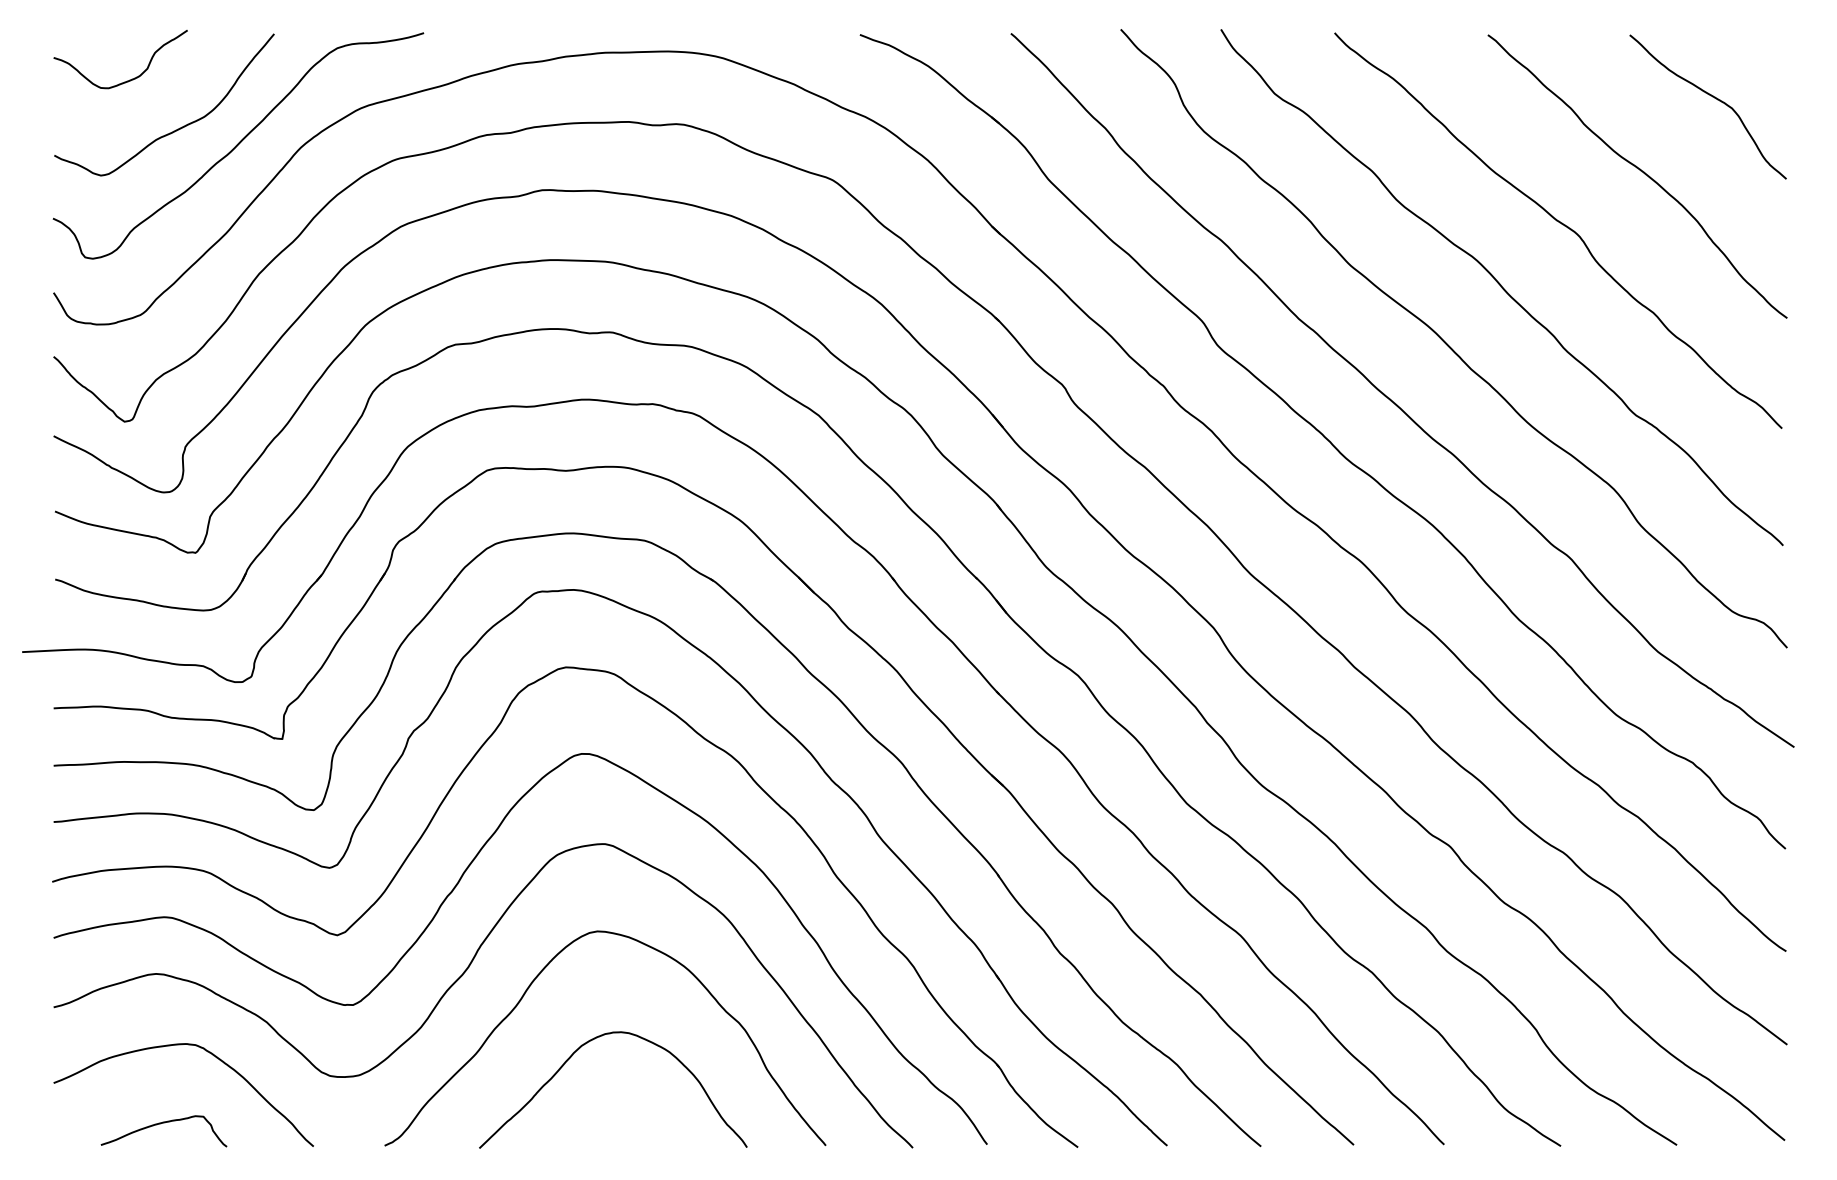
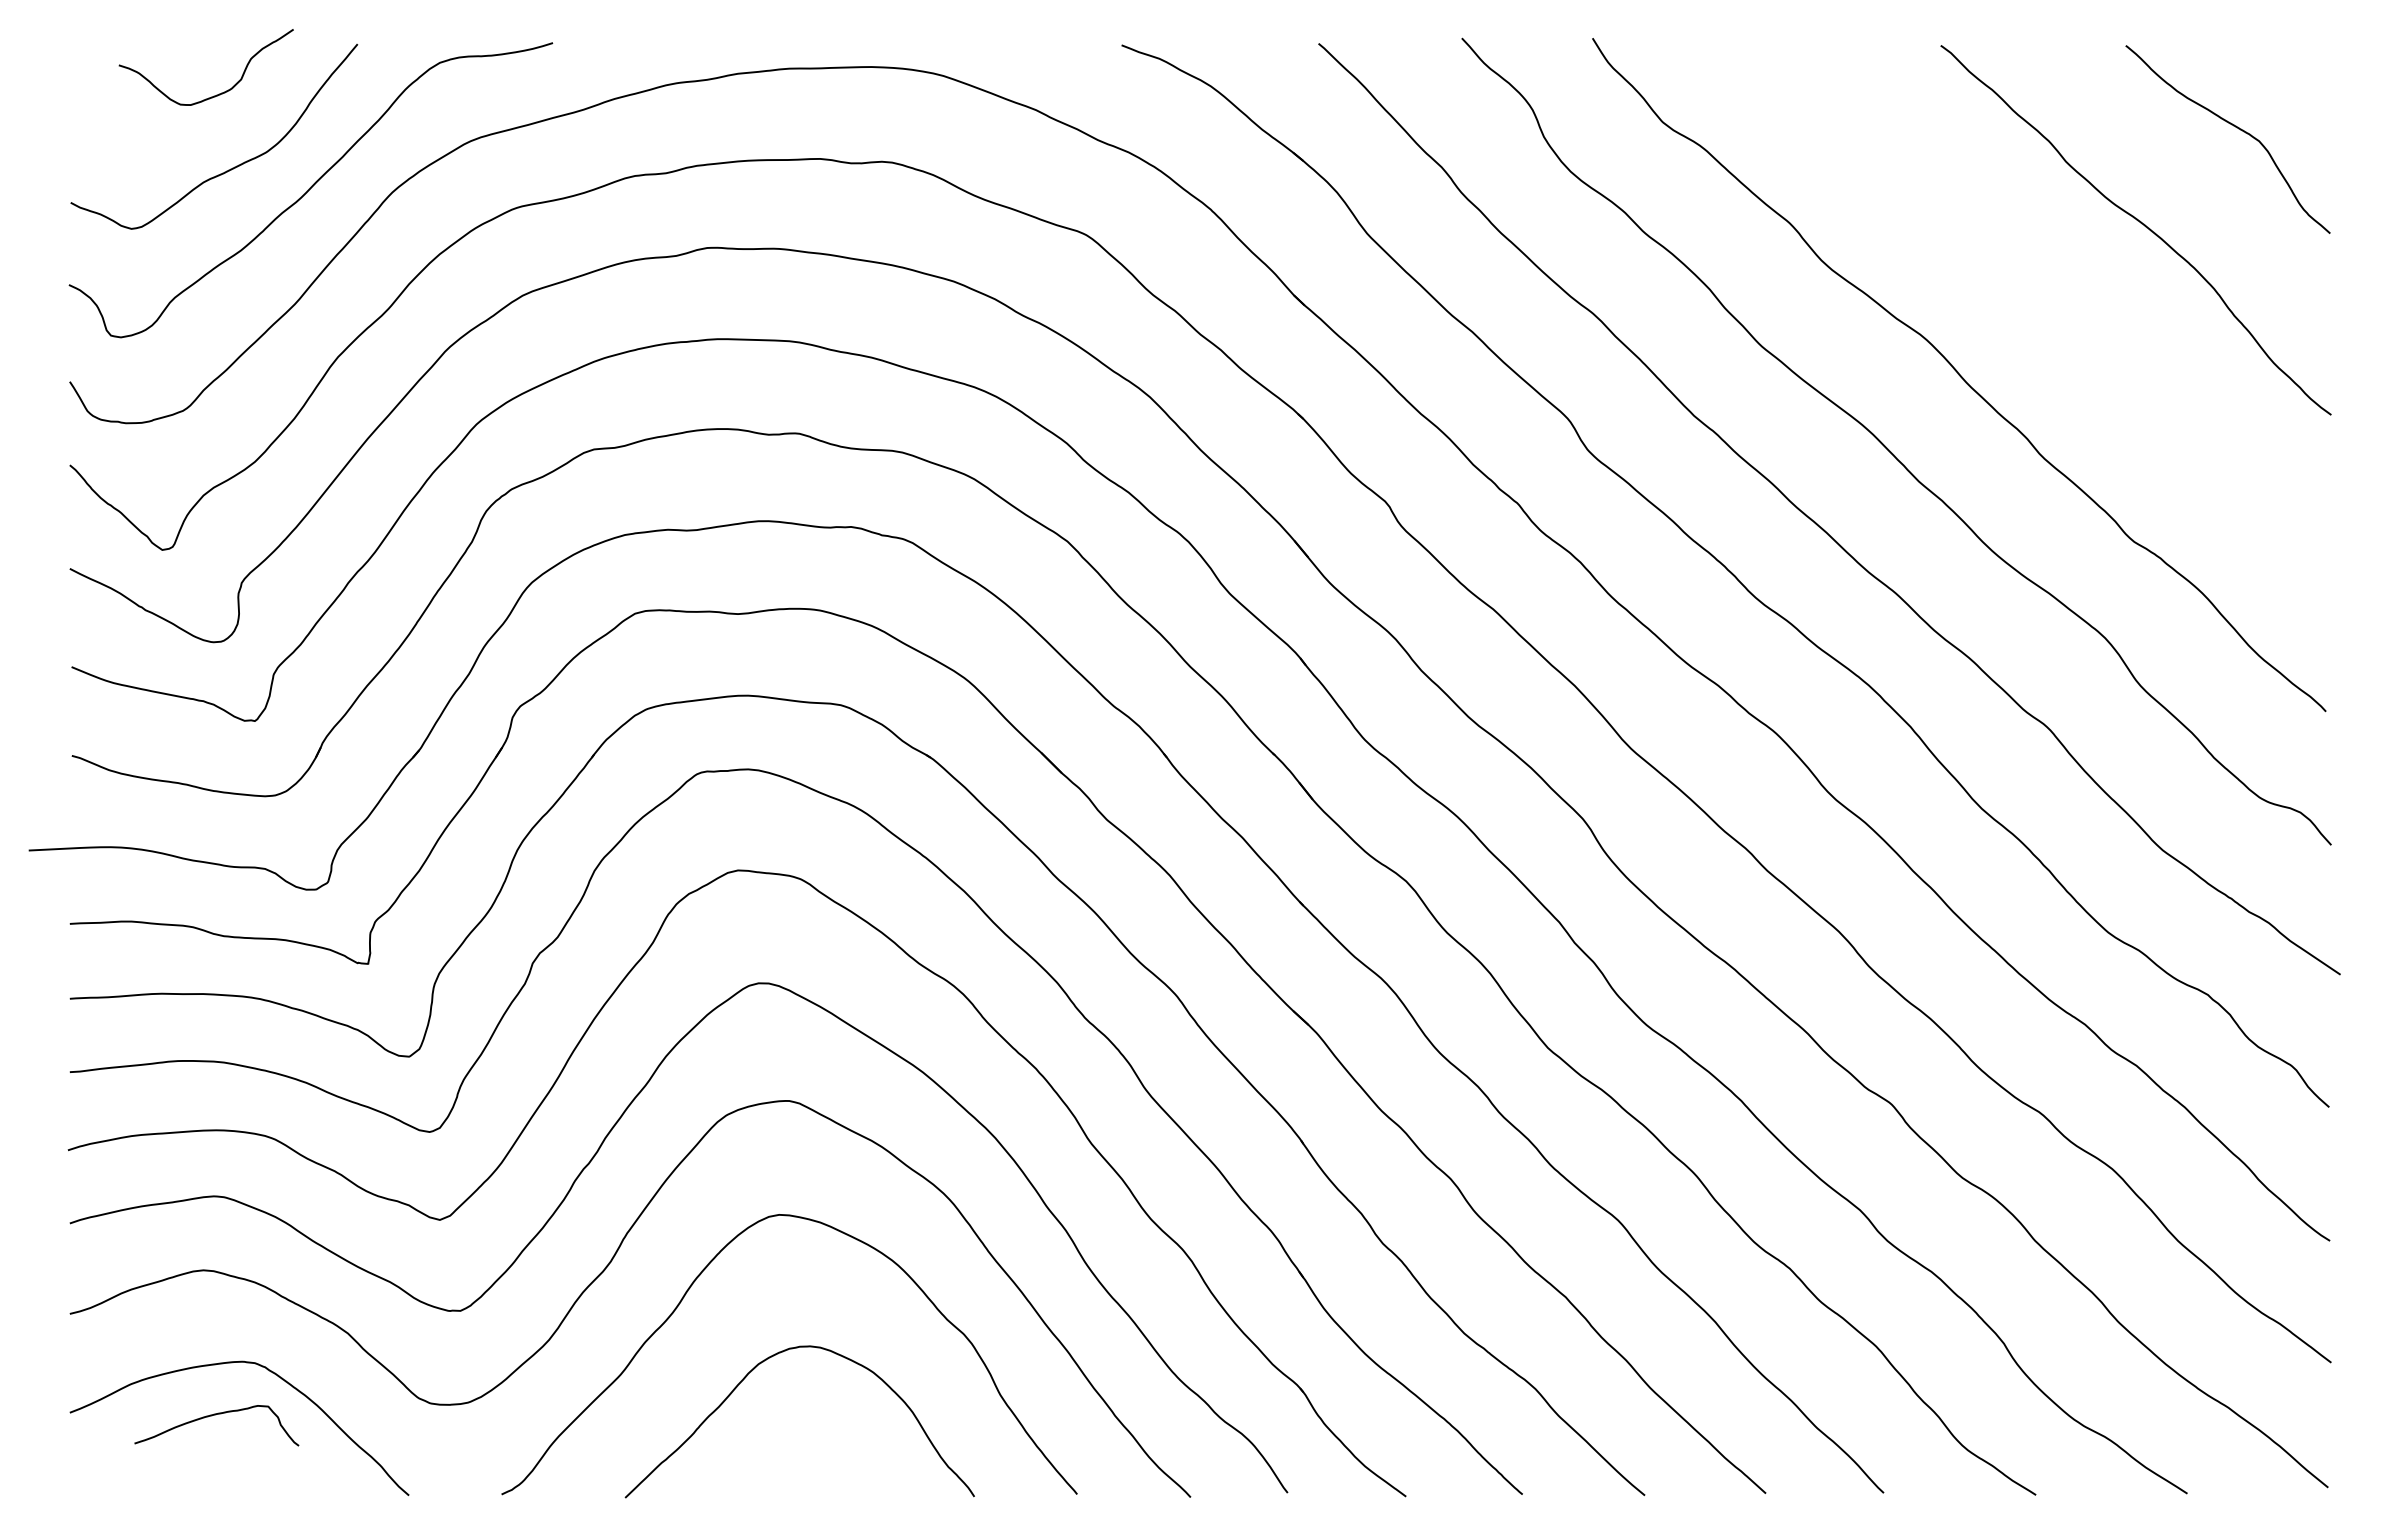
curve: (128, 80) -> (216, 94), moved
curve: (1561, 224) -> (2036, 292), removed
curve: (160, 1124) -> (212, 1416), moved

